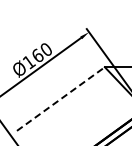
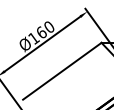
line: (61, 98) -> (62, 70), dashed -> solid

